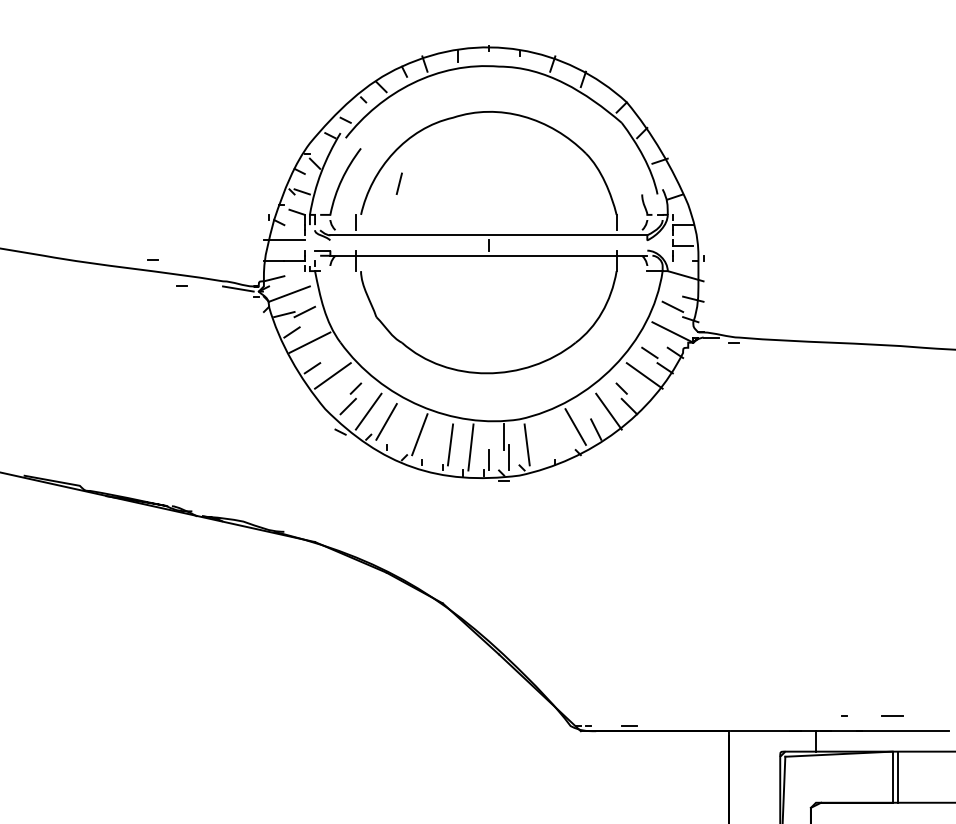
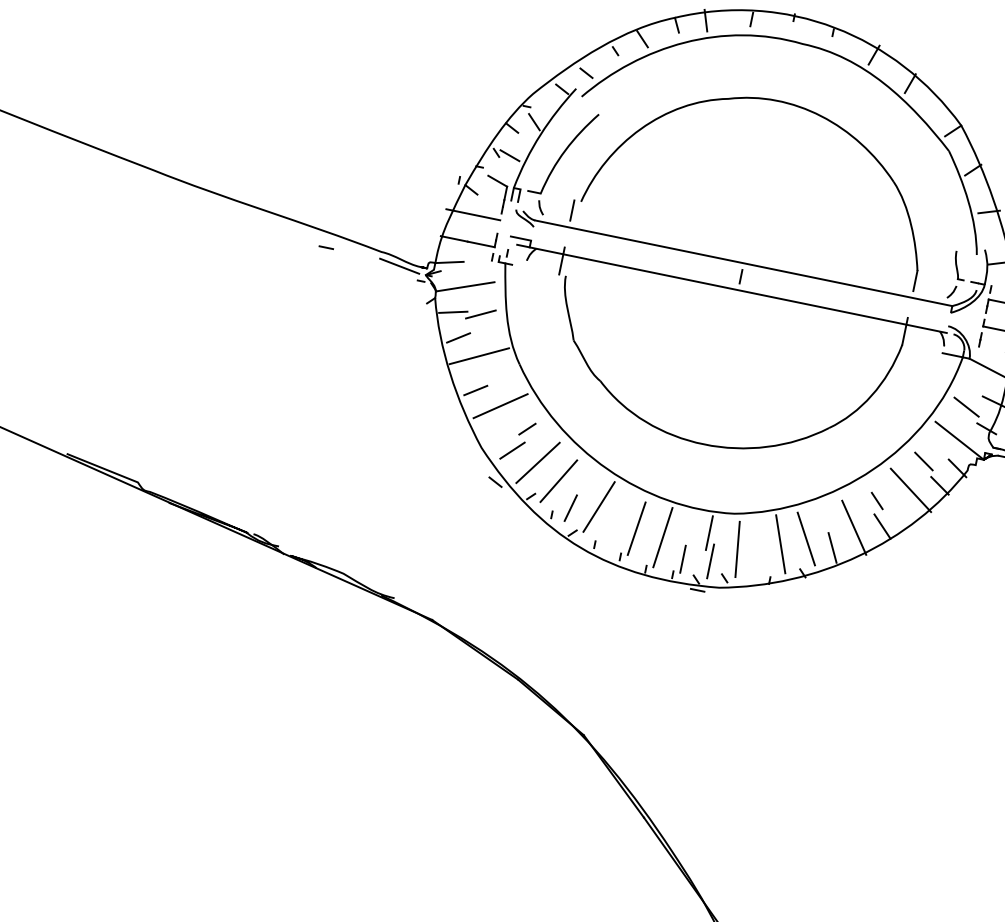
line: (398, 183) -> (569, 507), moved
line: (152, 259) -> (294, 204), removed
line: (557, 434) -> (780, 543), added

